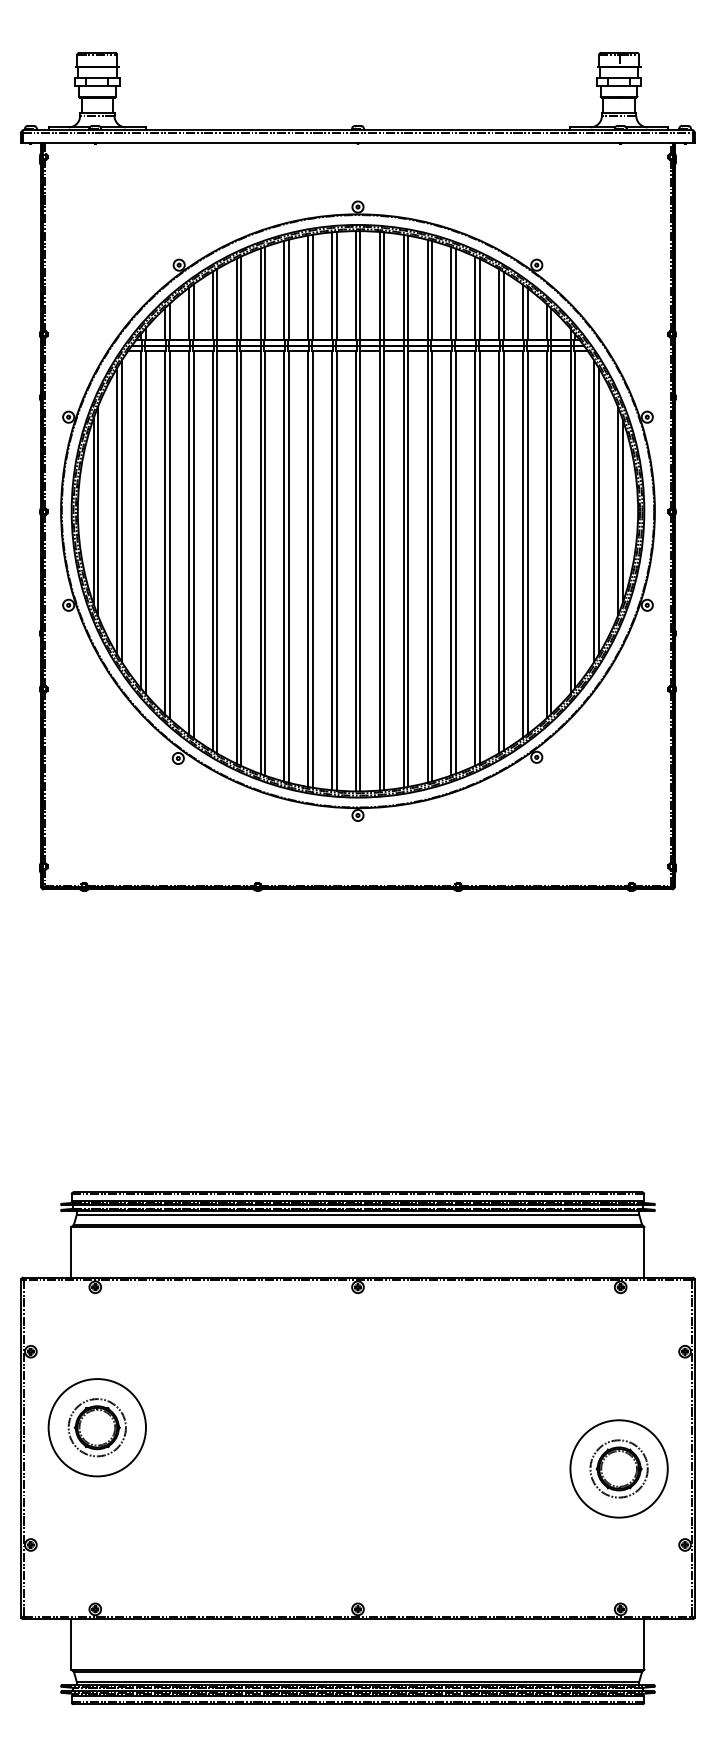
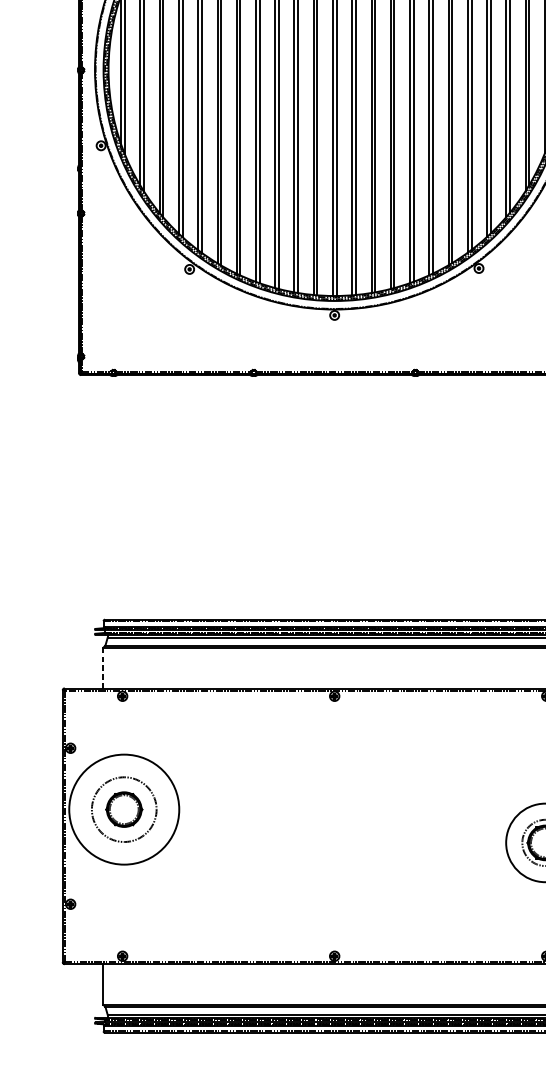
line: (71, 1252) -> (103, 668), solid -> dashed
circle: (96, 1427) -> (123, 809), size x1.4
circle: (96, 1427) -> (123, 809), size x1.4

